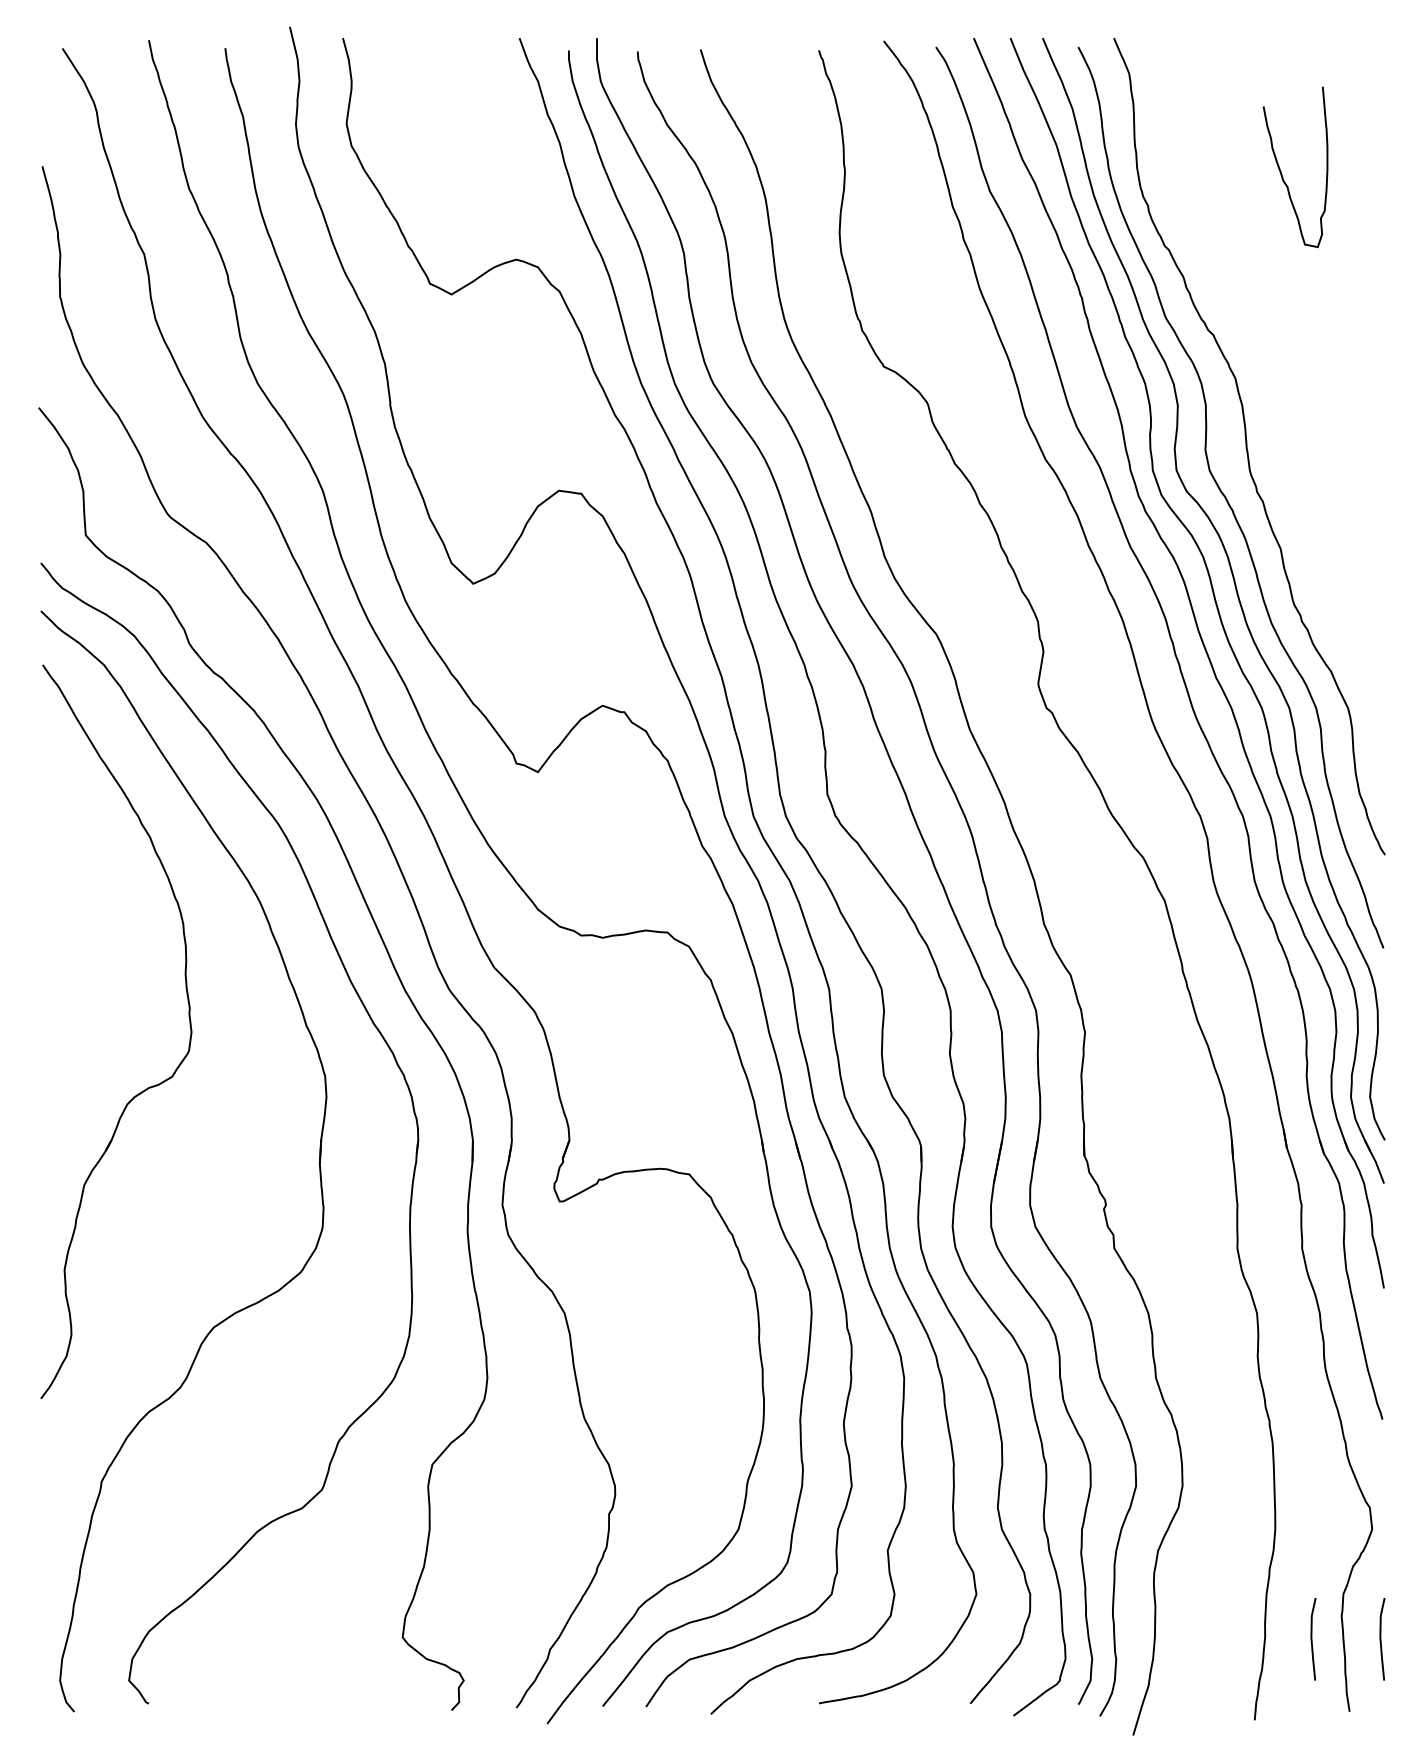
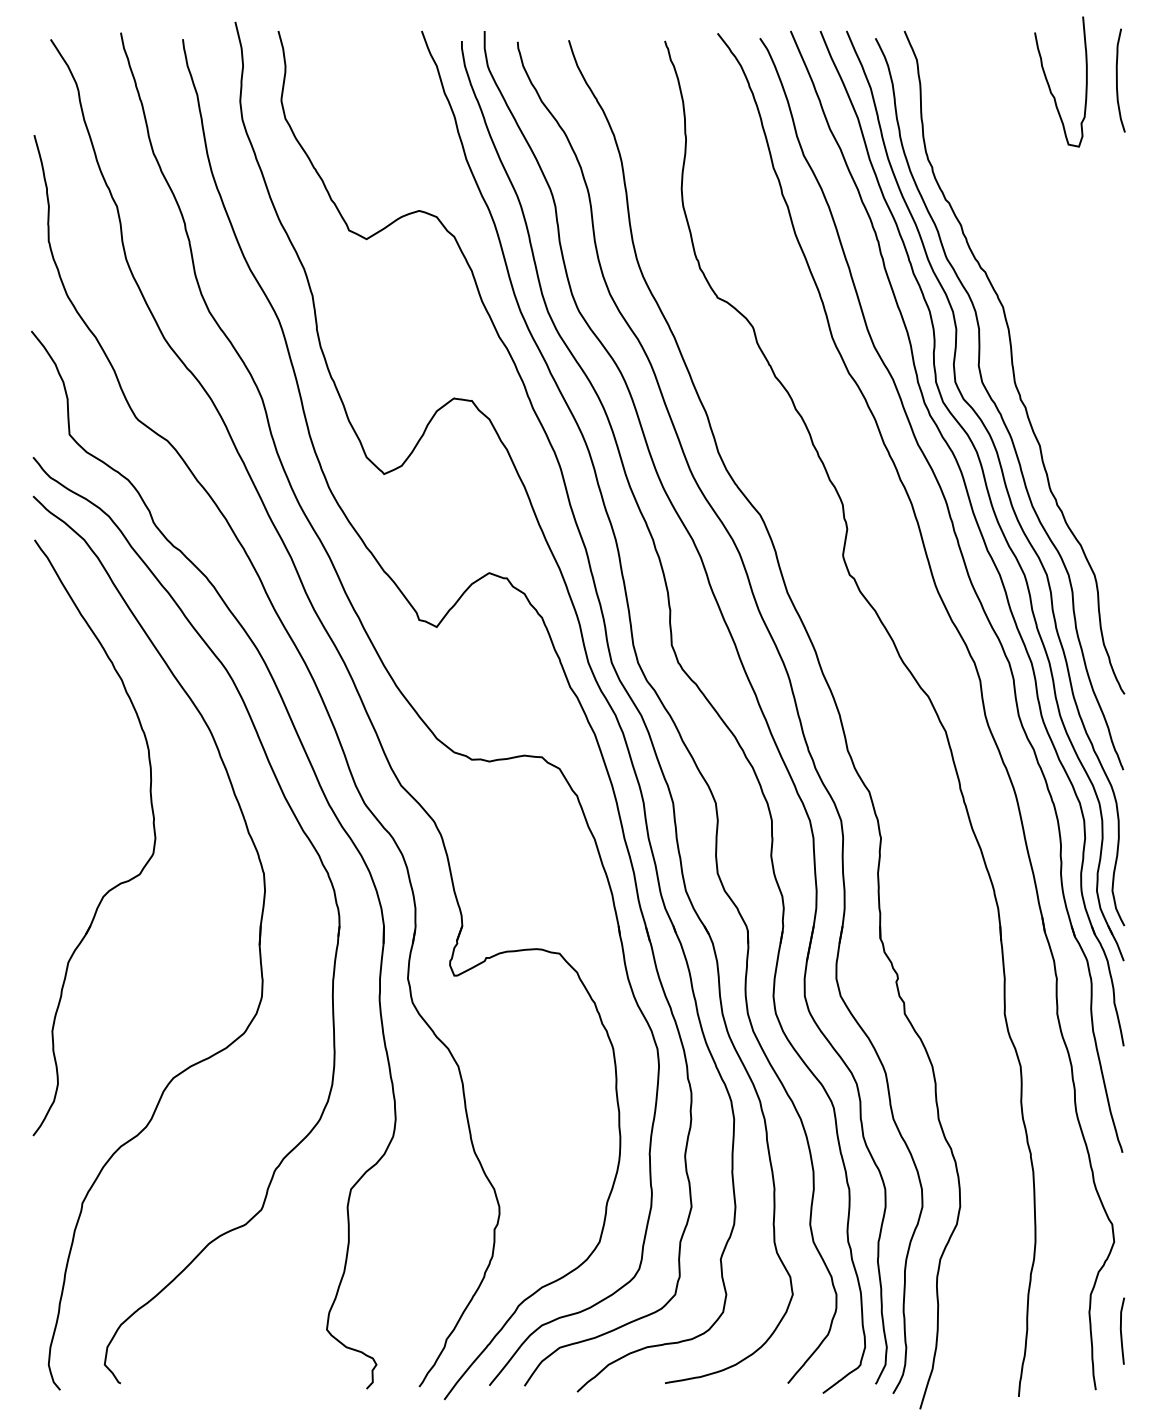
curve: (1376, 99) -> (1117, 80), added
curve: (1281, 170) -> (1049, 84), moved
line: (1312, 1638) -> (1065, 1330), removed

